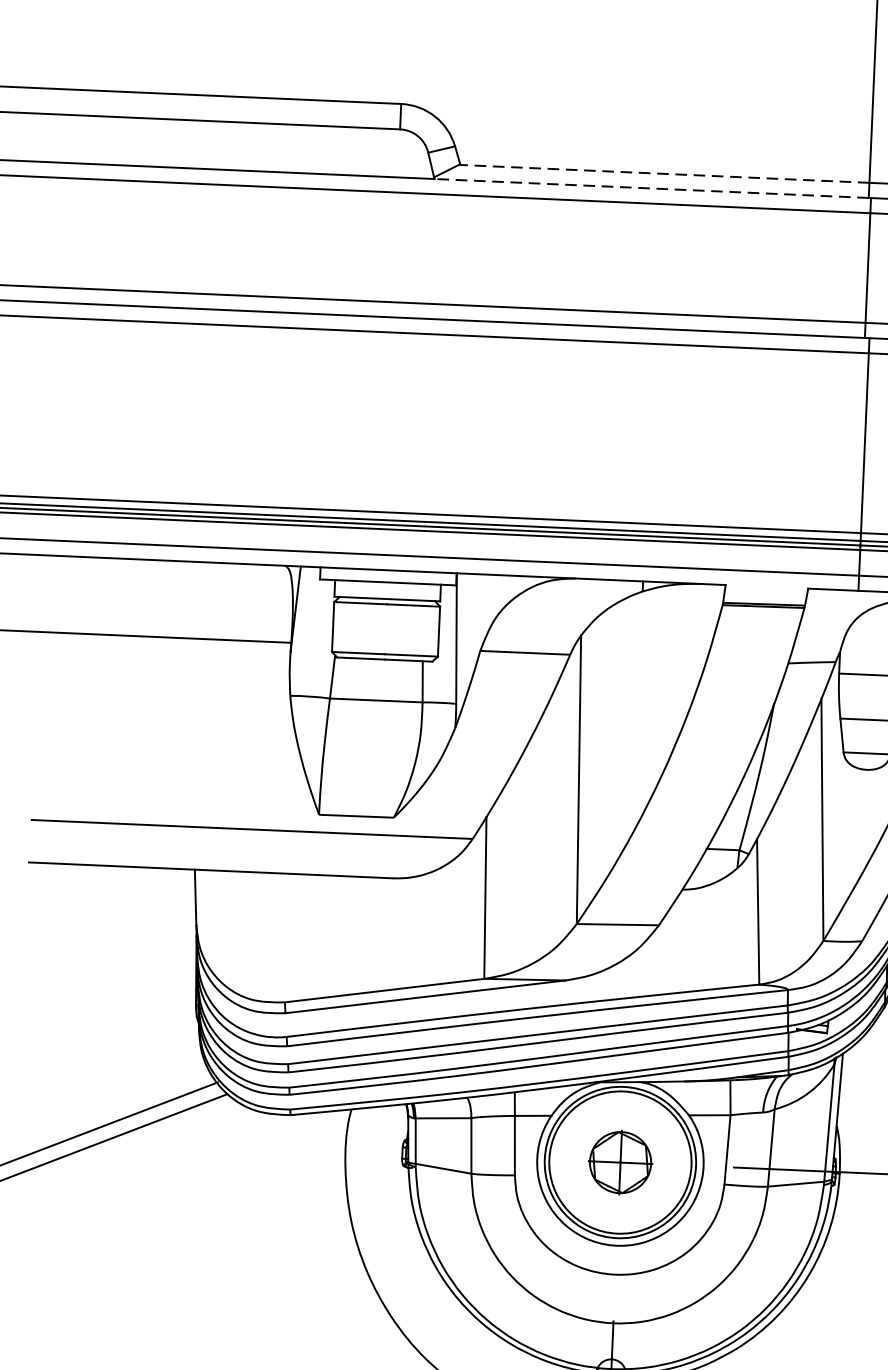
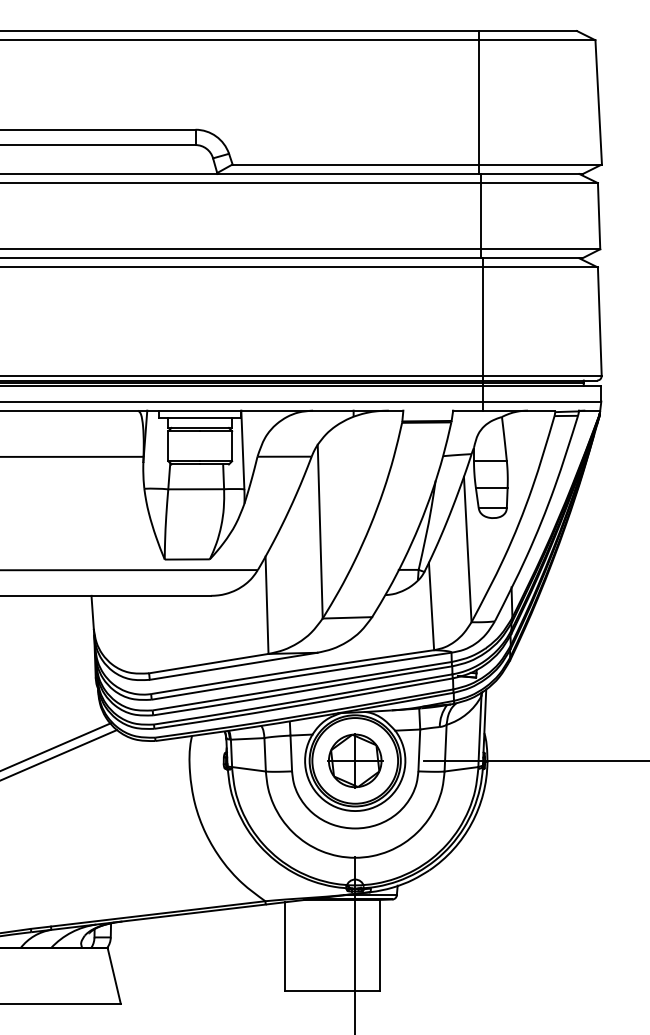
line: (664, 173) -> (355, 164), dashed -> solid
line: (651, 189) -> (348, 174), dashed -> solid
part: (620, 1161) -> (355, 760), size x1.43

